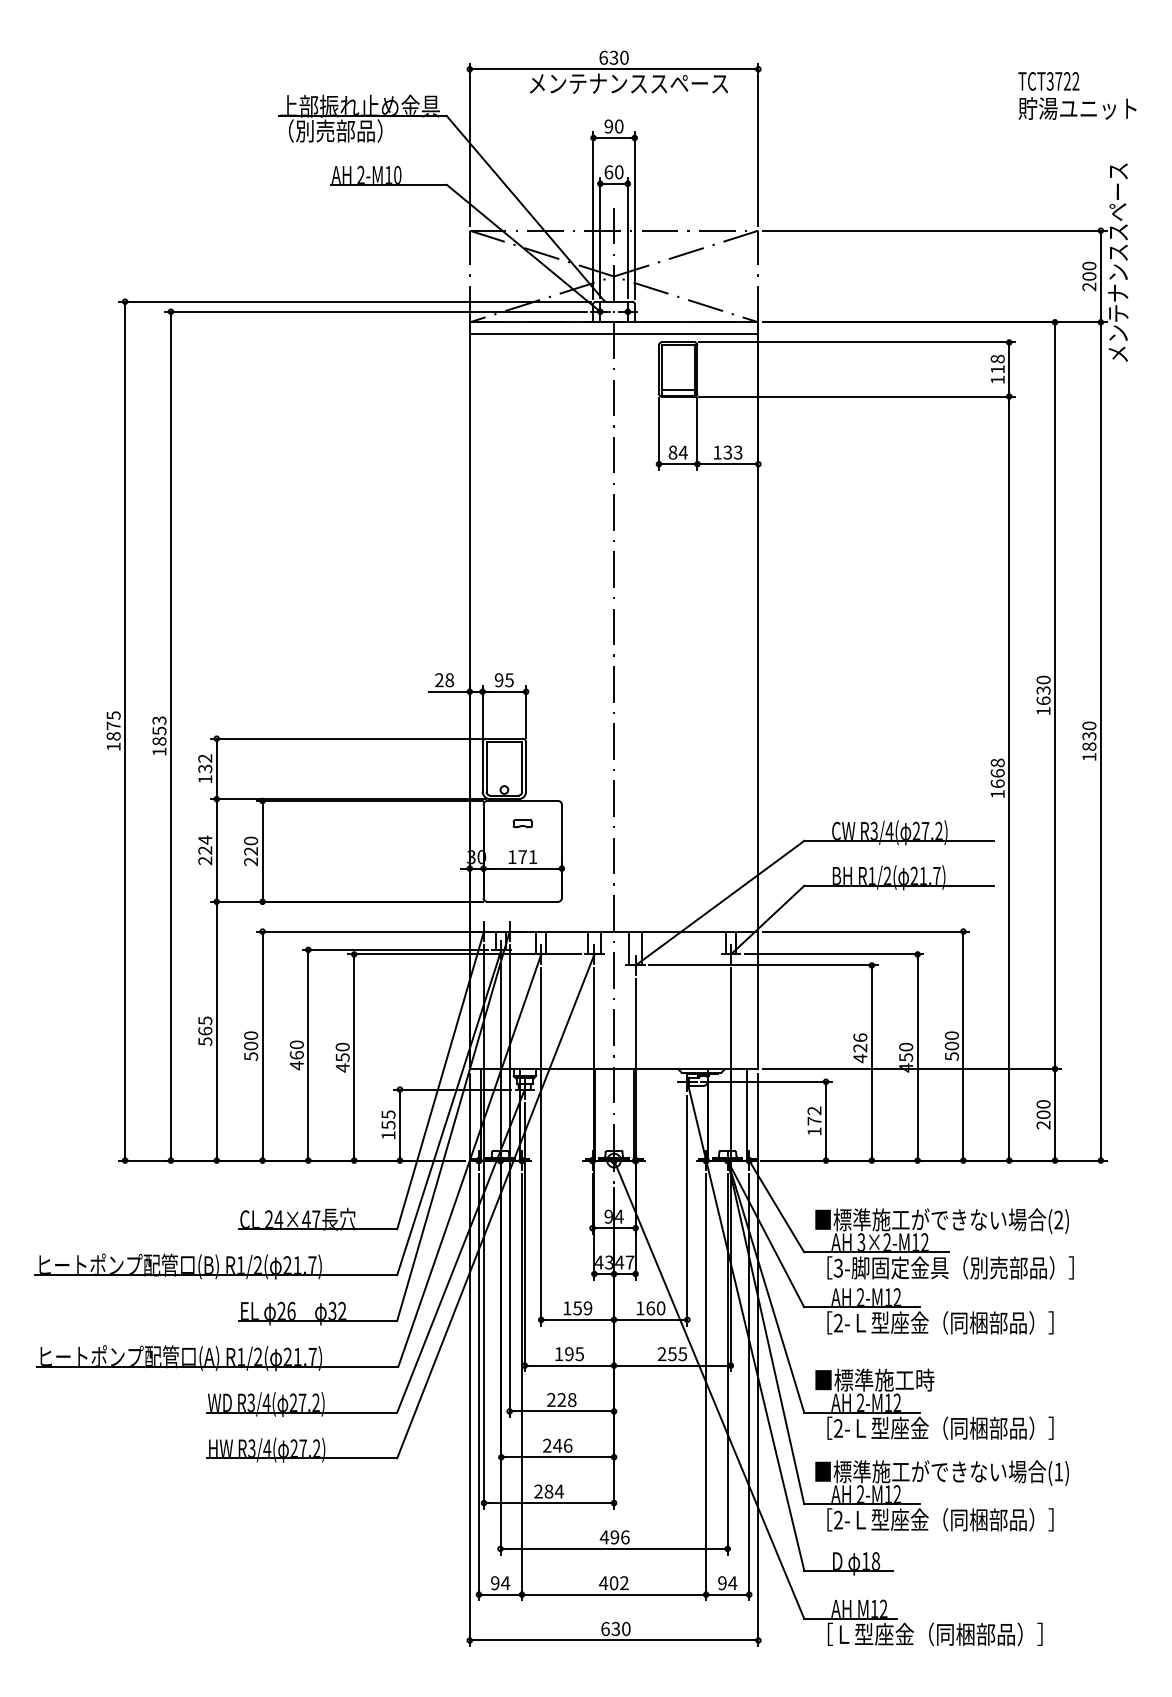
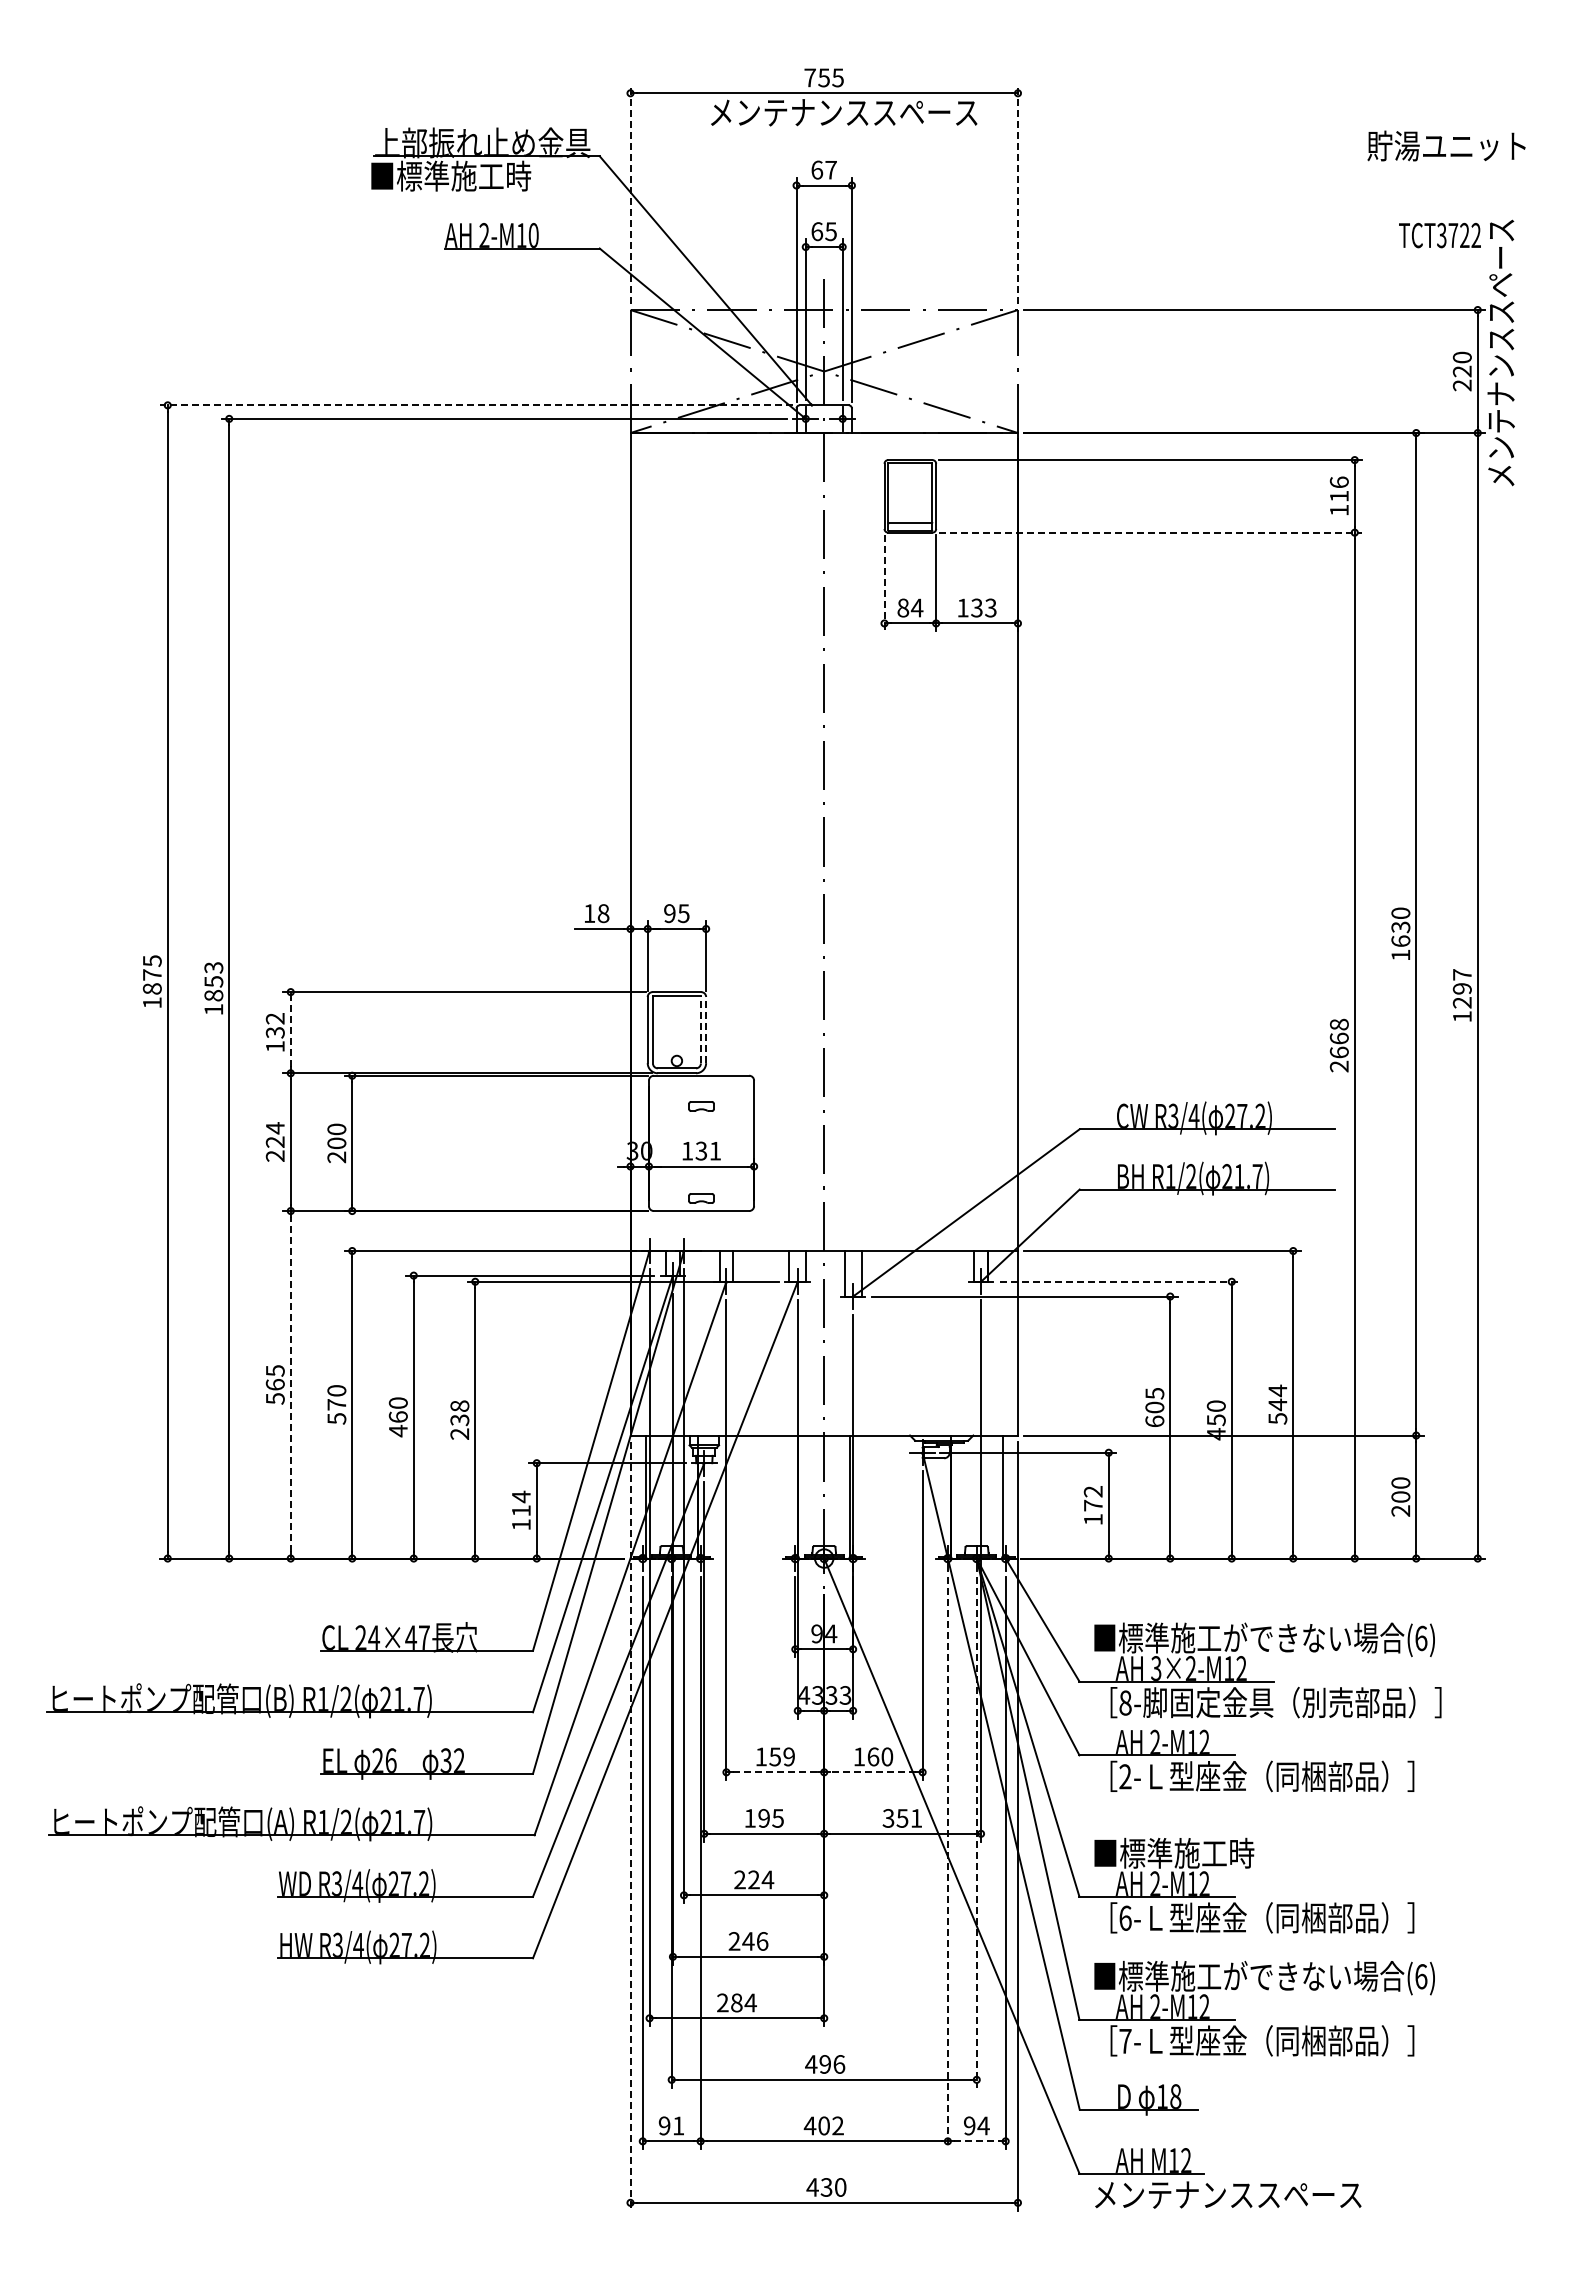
text: (613, 57) -> (823, 77), 630 -> 755
text: (1048, 81) -> (1439, 235), moved
text: (613, 126) -> (823, 169), 90 -> 67
text: (336, 130) -> (451, 175), （別売部品） -> ■標準施工時
line: (469, 144) -> (630, 194), solid -> dashed
line: (758, 144) -> (1017, 194), solid -> dashed
text: (618, 172) -> (830, 231), 60 -> 65
text: (1089, 276) -> (1462, 371), 200 -> 220
line: (355, 301) -> (476, 405), solid -> dashed
line: (613, 334) -> (823, 449), removed
text: (997, 359) -> (1338, 482), 118 -> 116
line: (857, 396) -> (1150, 532), solid -> dashed
line: (658, 434) -> (884, 583), solid -> dashed
text: (439, 680) -> (589, 913), 28 -> 18
text: (1088, 736) -> (1461, 988), 1830 -> 1297
line: (521, 766) -> (700, 1029), solid -> dashed
line: (526, 766) -> (706, 1029), solid -> dashed
line: (216, 768) -> (290, 1032), solid -> dashed
text: (997, 794) -> (1338, 1066), 1668 -> 2668
text: (250, 851) -> (336, 1143), 220 -> 200
text: (522, 856) -> (701, 1150), 171 -> 131
part: (522, 892) -> (701, 1198), added
line: (834, 954) -> (1119, 1281), solid -> dashed
line: (216, 1030) -> (290, 1384), solid -> dashed
text: (951, 1040) -> (1277, 1397), 500 -> 544
text: (250, 1045) -> (336, 1404), 500 -> 570
text: (860, 1048) -> (1154, 1407), 426 -> 605
text: (342, 1057) -> (459, 1420), 450 -> 238
text: (388, 1119) -> (521, 1503), 155 -> 114
text: (1058, 1220) -> (1421, 1638), (2) -> (6)
text: (624, 1262) -> (838, 1695), 47 -> 33
text: (838, 1267) -> (1125, 1702), 3- -> 8-
line: (577, 1319) -> (775, 1772), solid -> dashed
line: (650, 1319) -> (872, 1772), solid -> dashed
text: (672, 1354) -> (902, 1818), 255 -> 351
line: (469, 1360) -> (630, 1826), solid -> dashed
line: (727, 1364) -> (976, 1832), solid -> dashed
line: (705, 1387) -> (947, 1863), solid -> dashed
text: (571, 1399) -> (767, 1879), 228 -> 224
text: (838, 1427) -> (1125, 1917), 2- -> 6-
text: (1058, 1471) -> (1421, 1976), (1) -> (6)
text: (838, 1519) -> (1125, 2040), 2- -> 7-
text: (505, 1582) -> (678, 2125), 94 -> 91
line: (727, 1594) -> (976, 2141), solid -> dashed
text: (605, 1629) -> (812, 2187), 630 -> 430
text: (929, 1634) -> (1247, 2194), ［Ｌ型座金（同梱部品）］ -> メンテナンススペース

